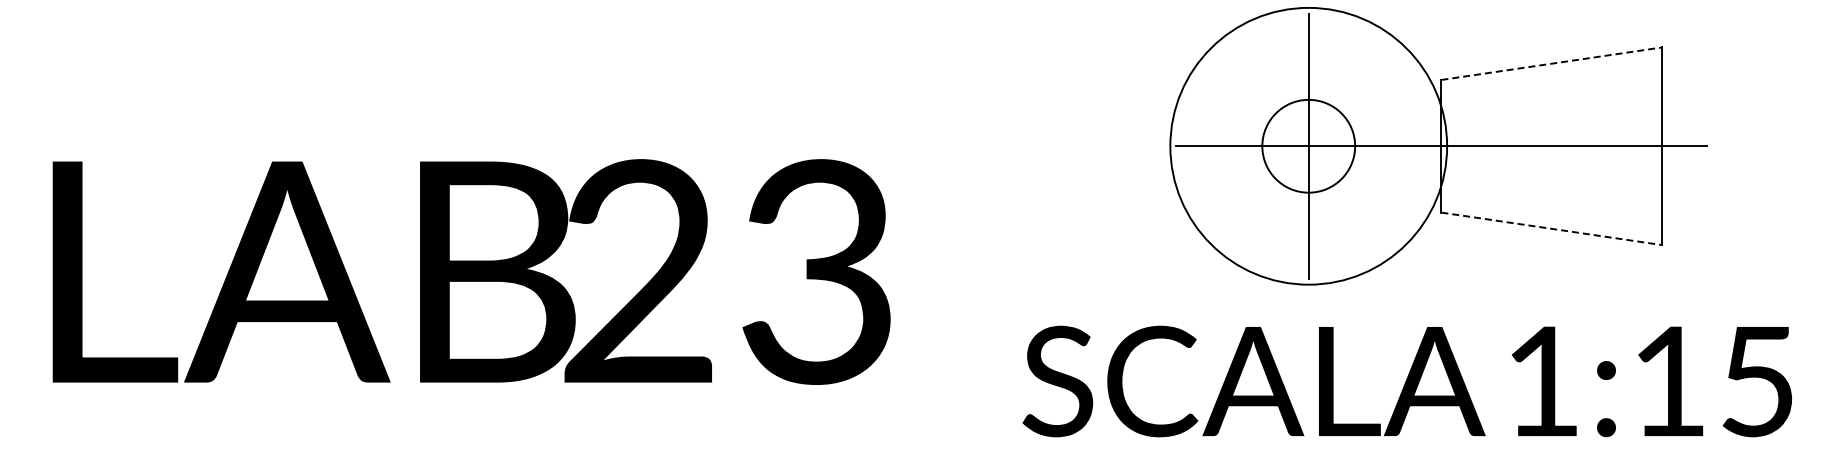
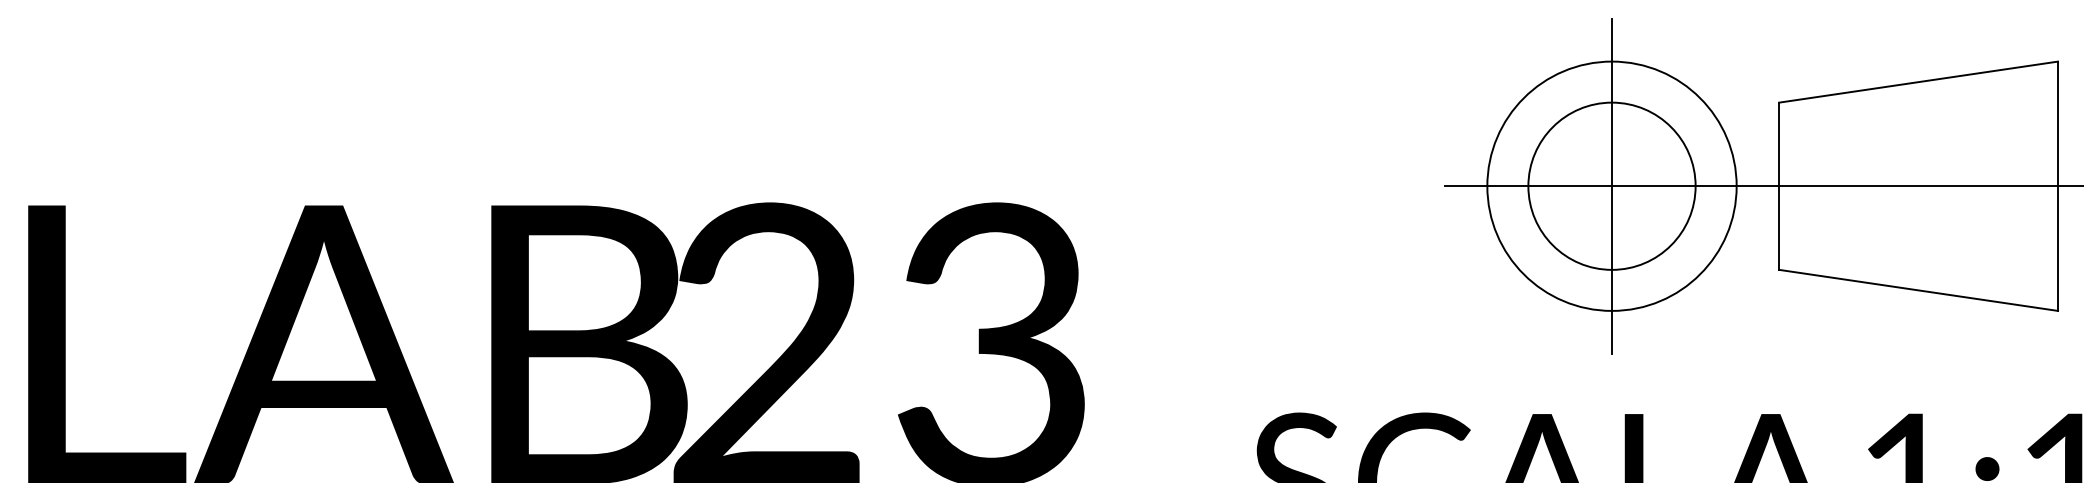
line: (1551, 63) -> (1918, 81), dashed -> solid
circle: (1308, 145) -> (1611, 185), size x1.43
circle: (1308, 146) -> (1611, 186), size x0.71
line: (1551, 228) -> (1918, 289), dashed -> solid

